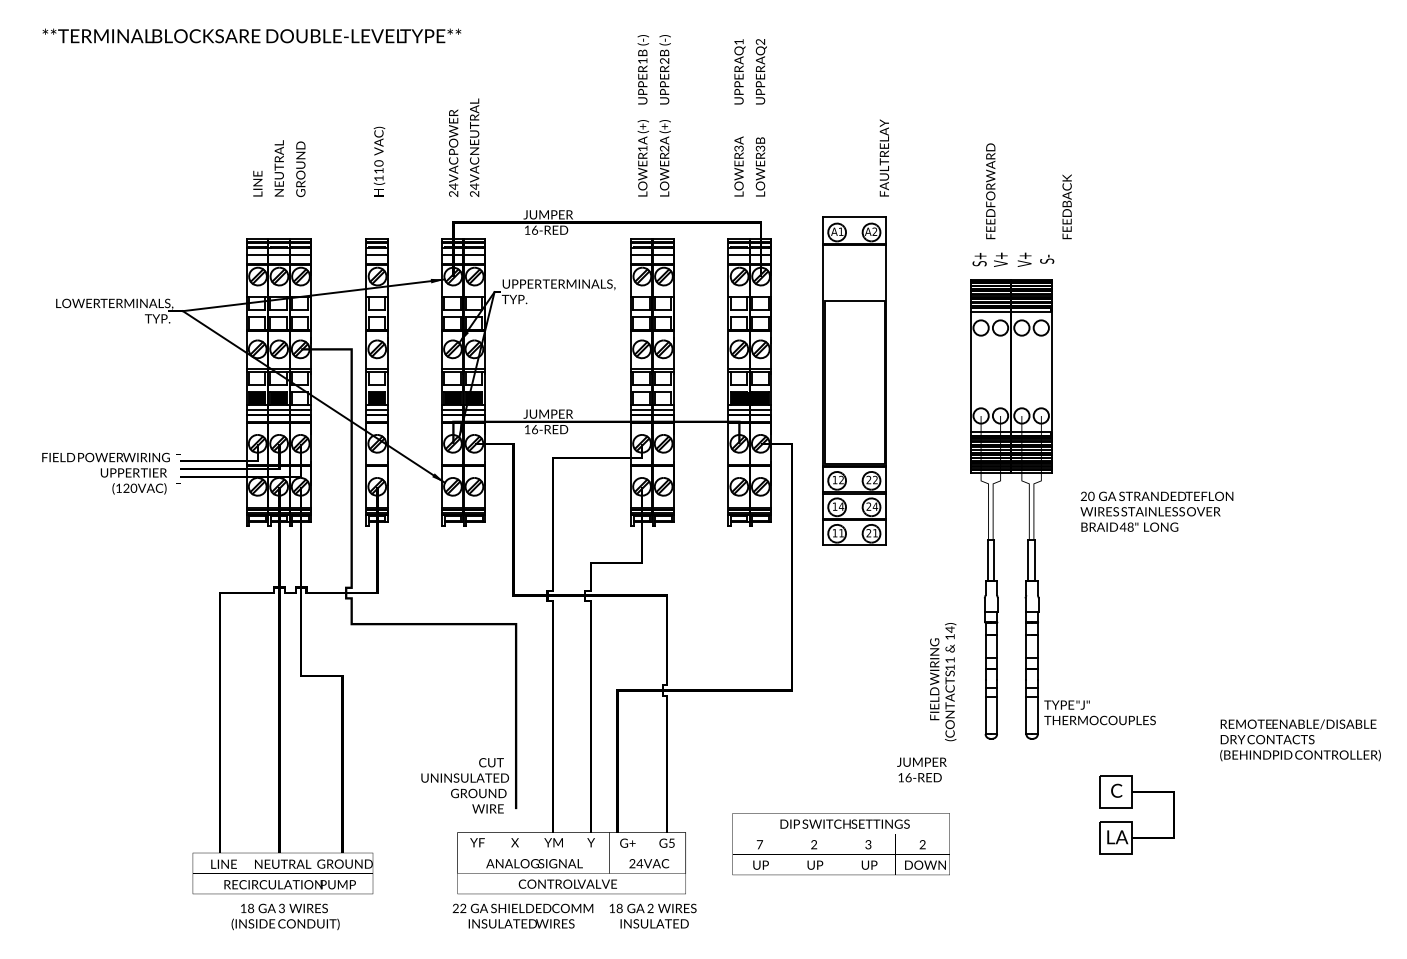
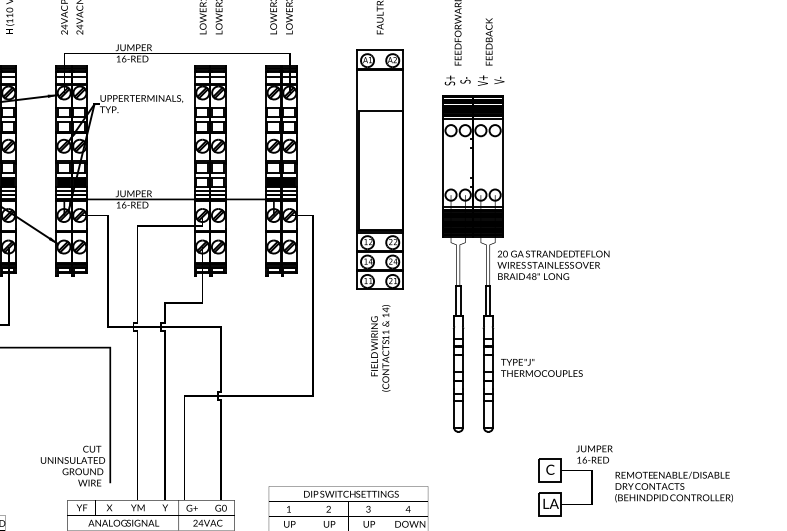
text: (1066, 206) -> (488, 41), moved
text: (1000, 259) -> (465, 80), V+ -> S-
text: (1047, 259) -> (499, 80), S- -> V-
part: (854, 380) -> (380, 169), moved
text: (1156, 511) -> (553, 265), moved
text: (943, 682) -> (380, 348), moved
text: (1099, 712) -> (541, 367), moved
text: (1300, 740) -> (674, 487), moved
text: (921, 769) -> (594, 454), moved
text: (671, 842) -> (224, 507), G5 -> G0
text: (759, 844) -> (288, 509), 7 -> 1
text: (922, 844) -> (408, 509), 2 -> 4

